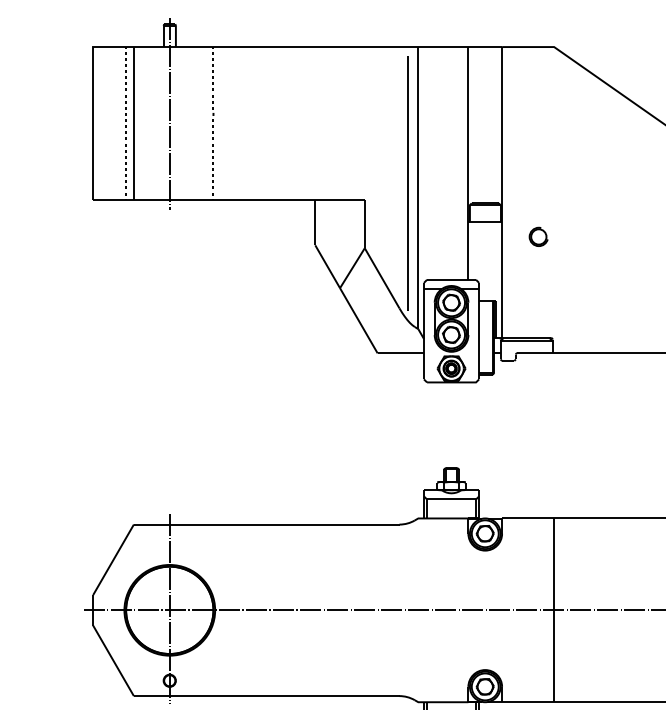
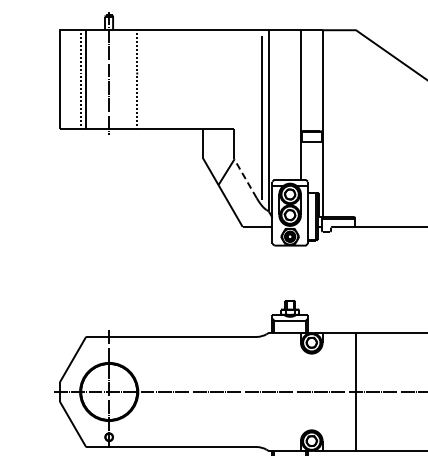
part: (537, 235) -> (345, 151), removed
line: (382, 277) -> (245, 178), solid -> dashed

